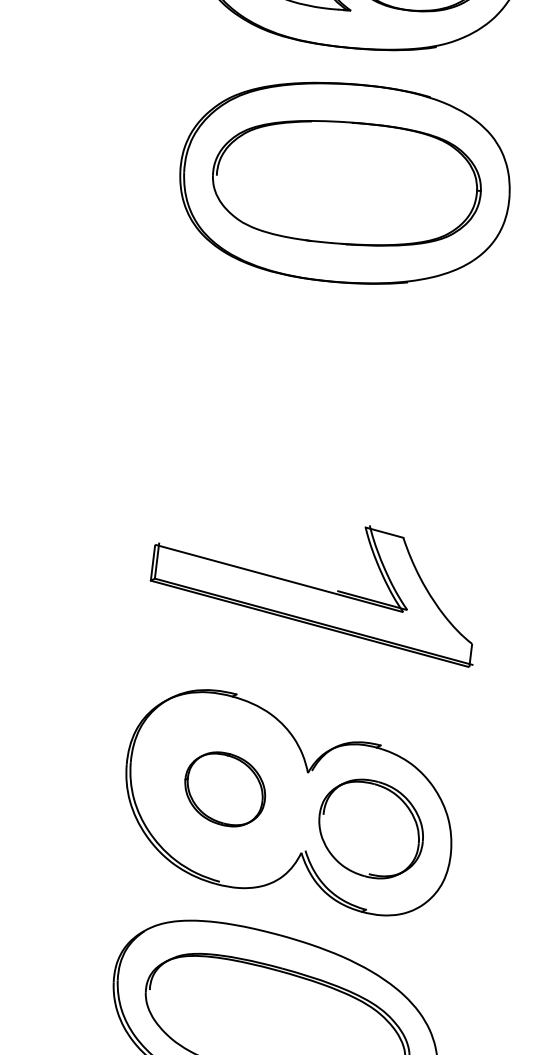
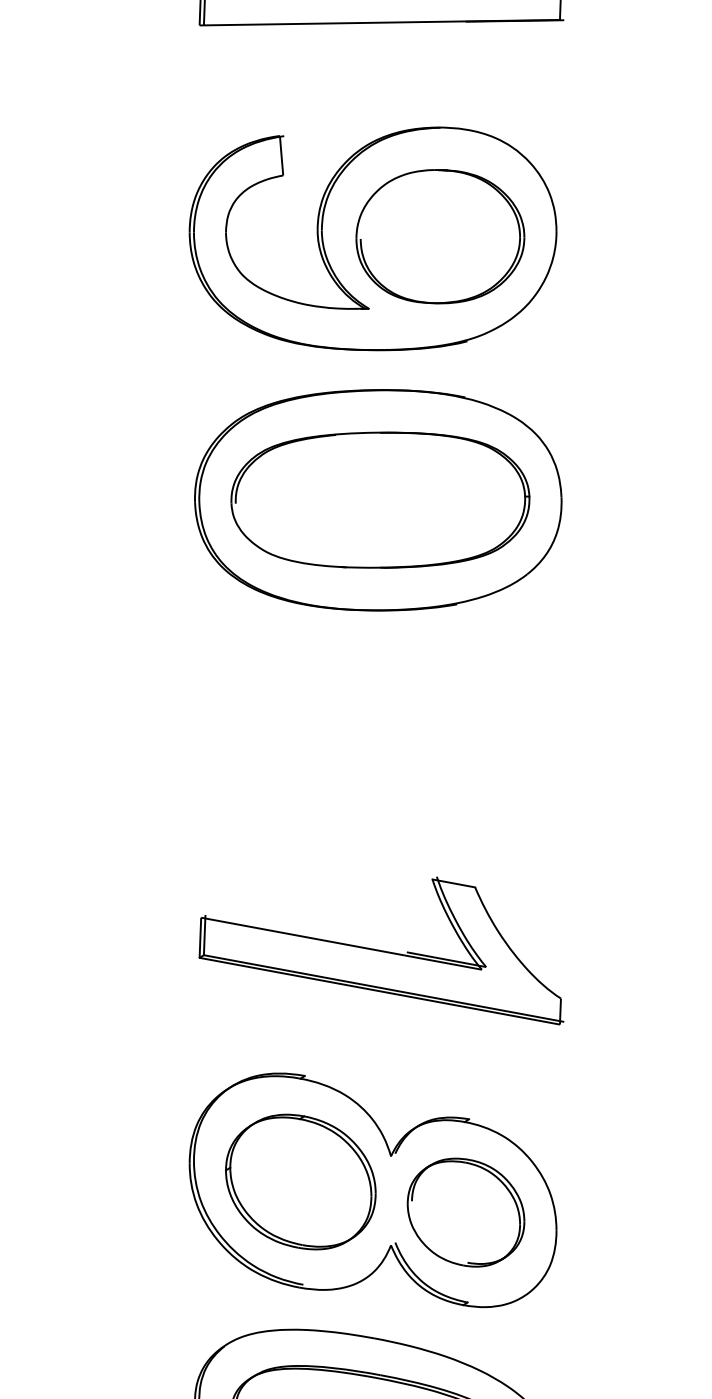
part: (224, 788) -> (300, 1181), size x1.67

